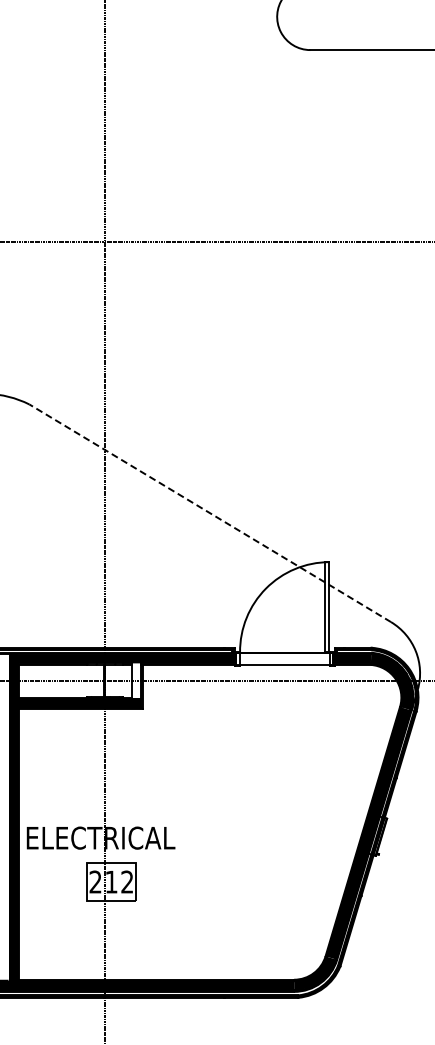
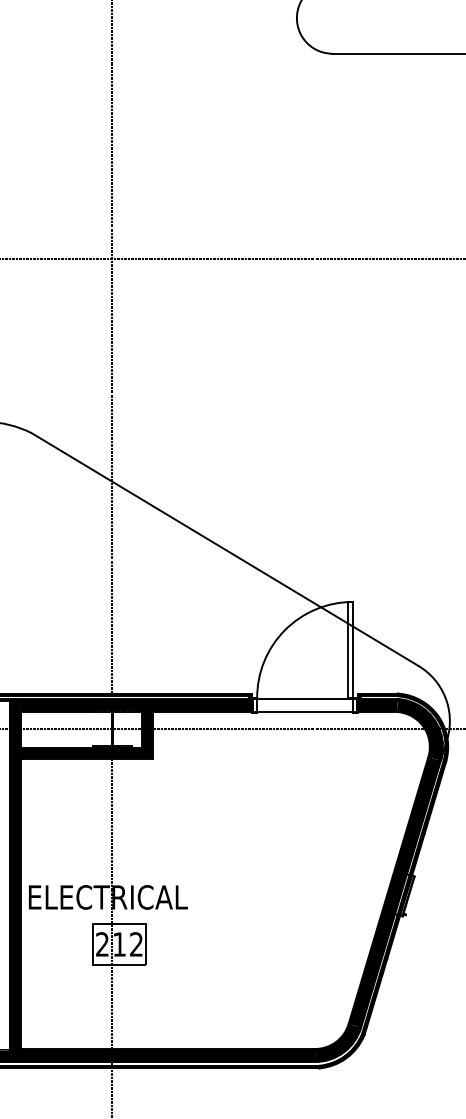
line: (209, 513) -> (224, 549), dashed -> solid
fill: (136, 680) -> (146, 728), added

